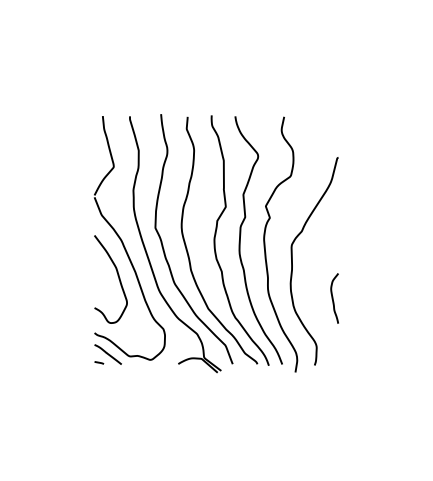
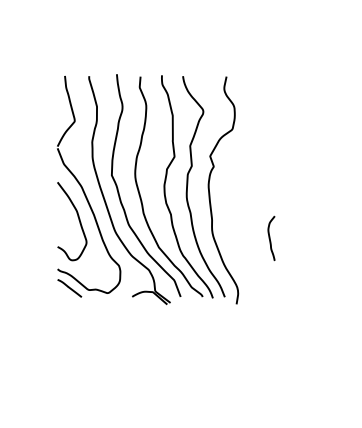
curve: (292, 261) -> (233, 205), removed
curve: (99, 362) -> (62, 295), removed

